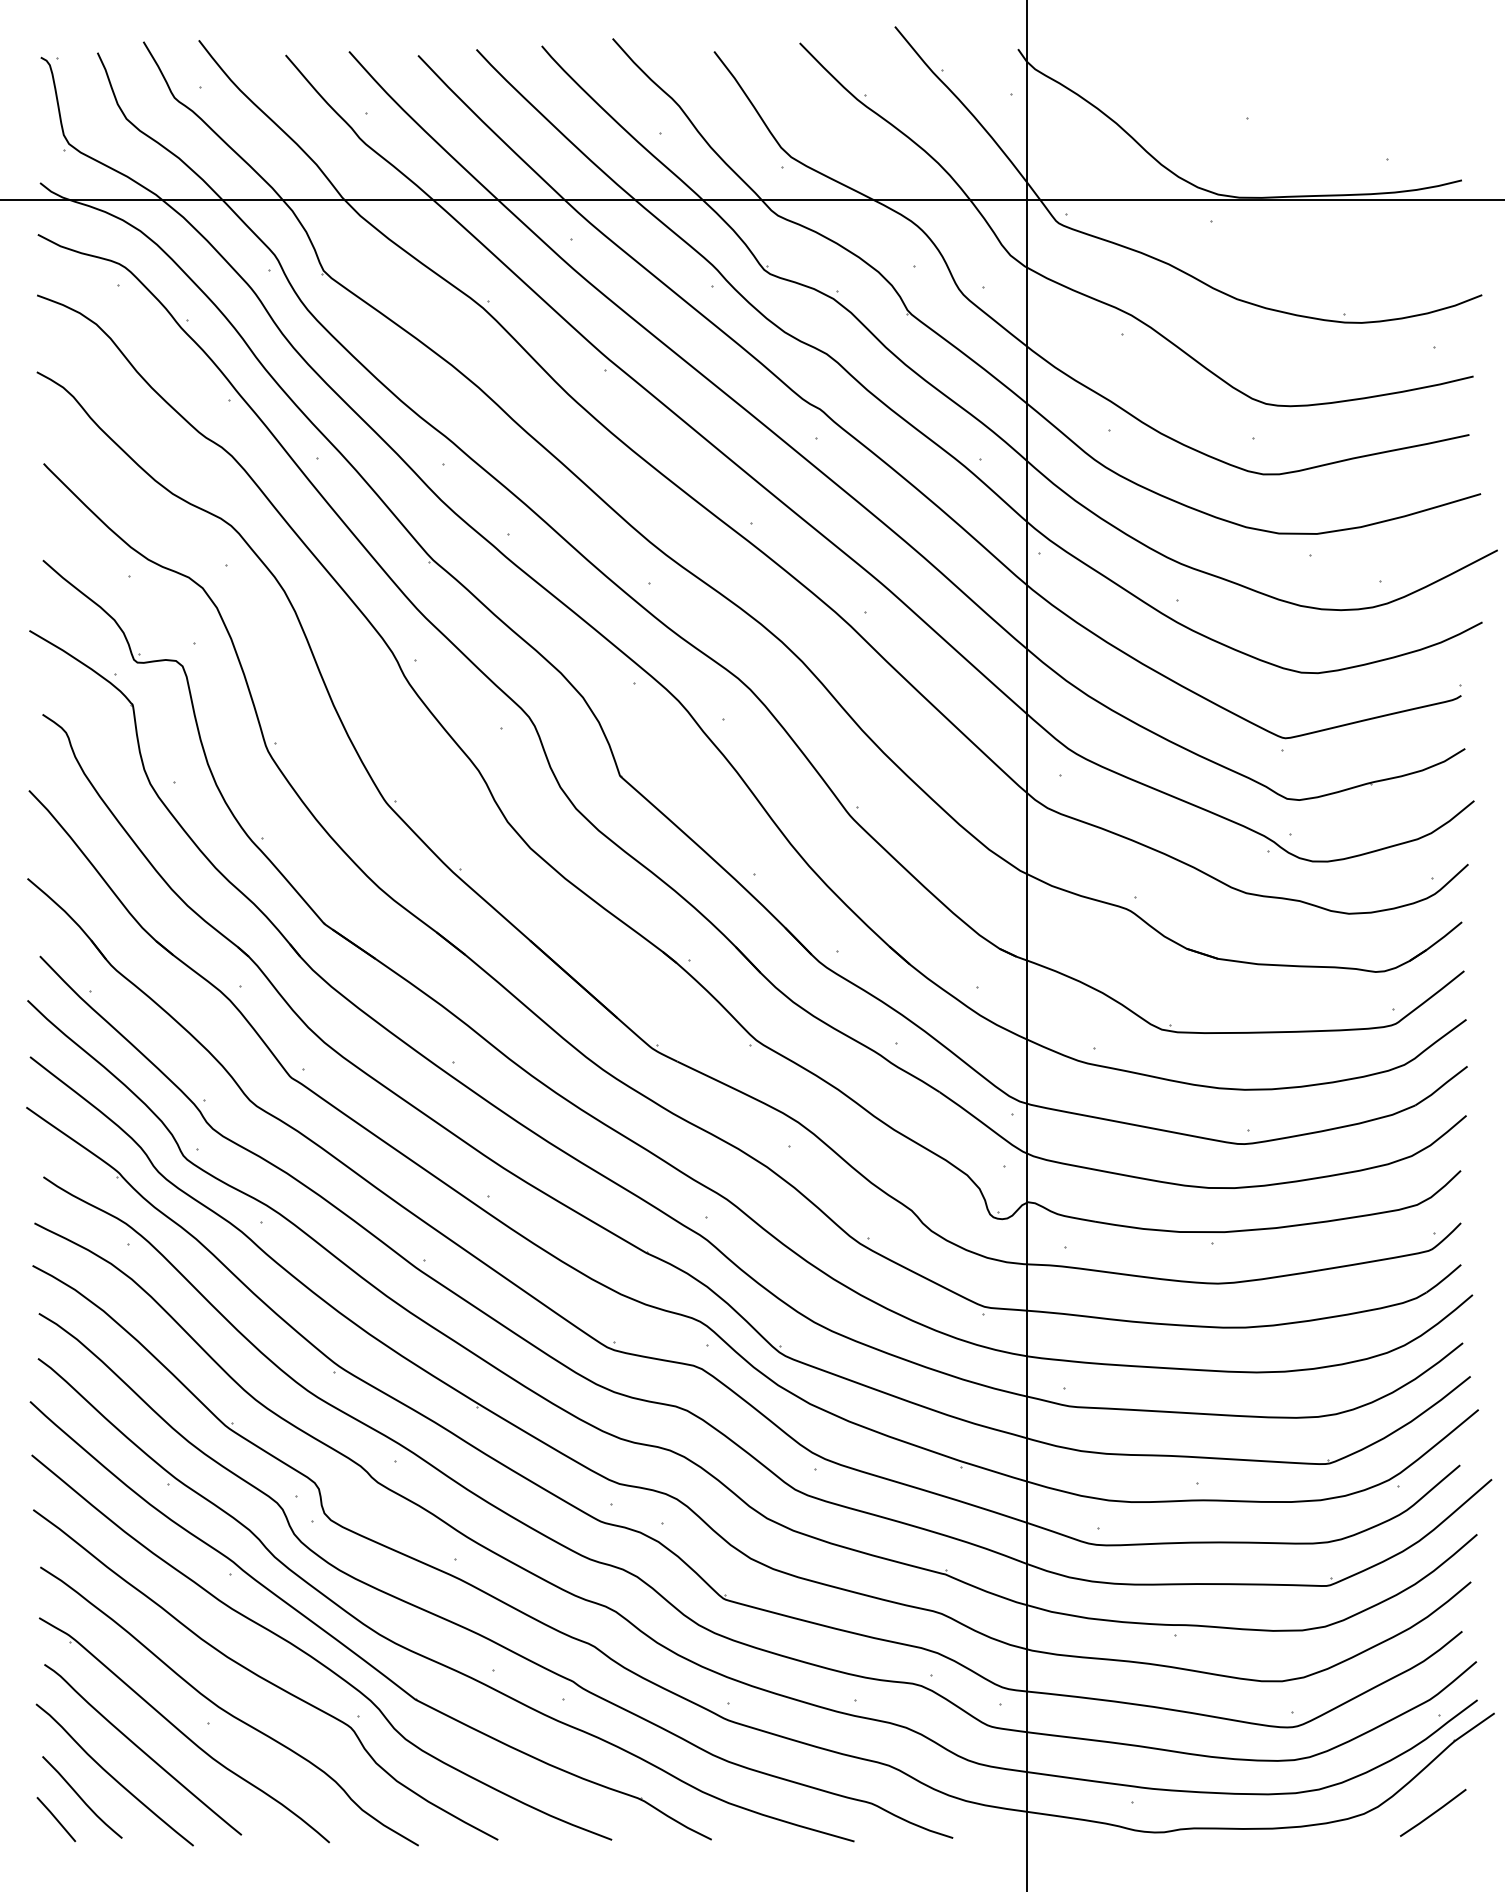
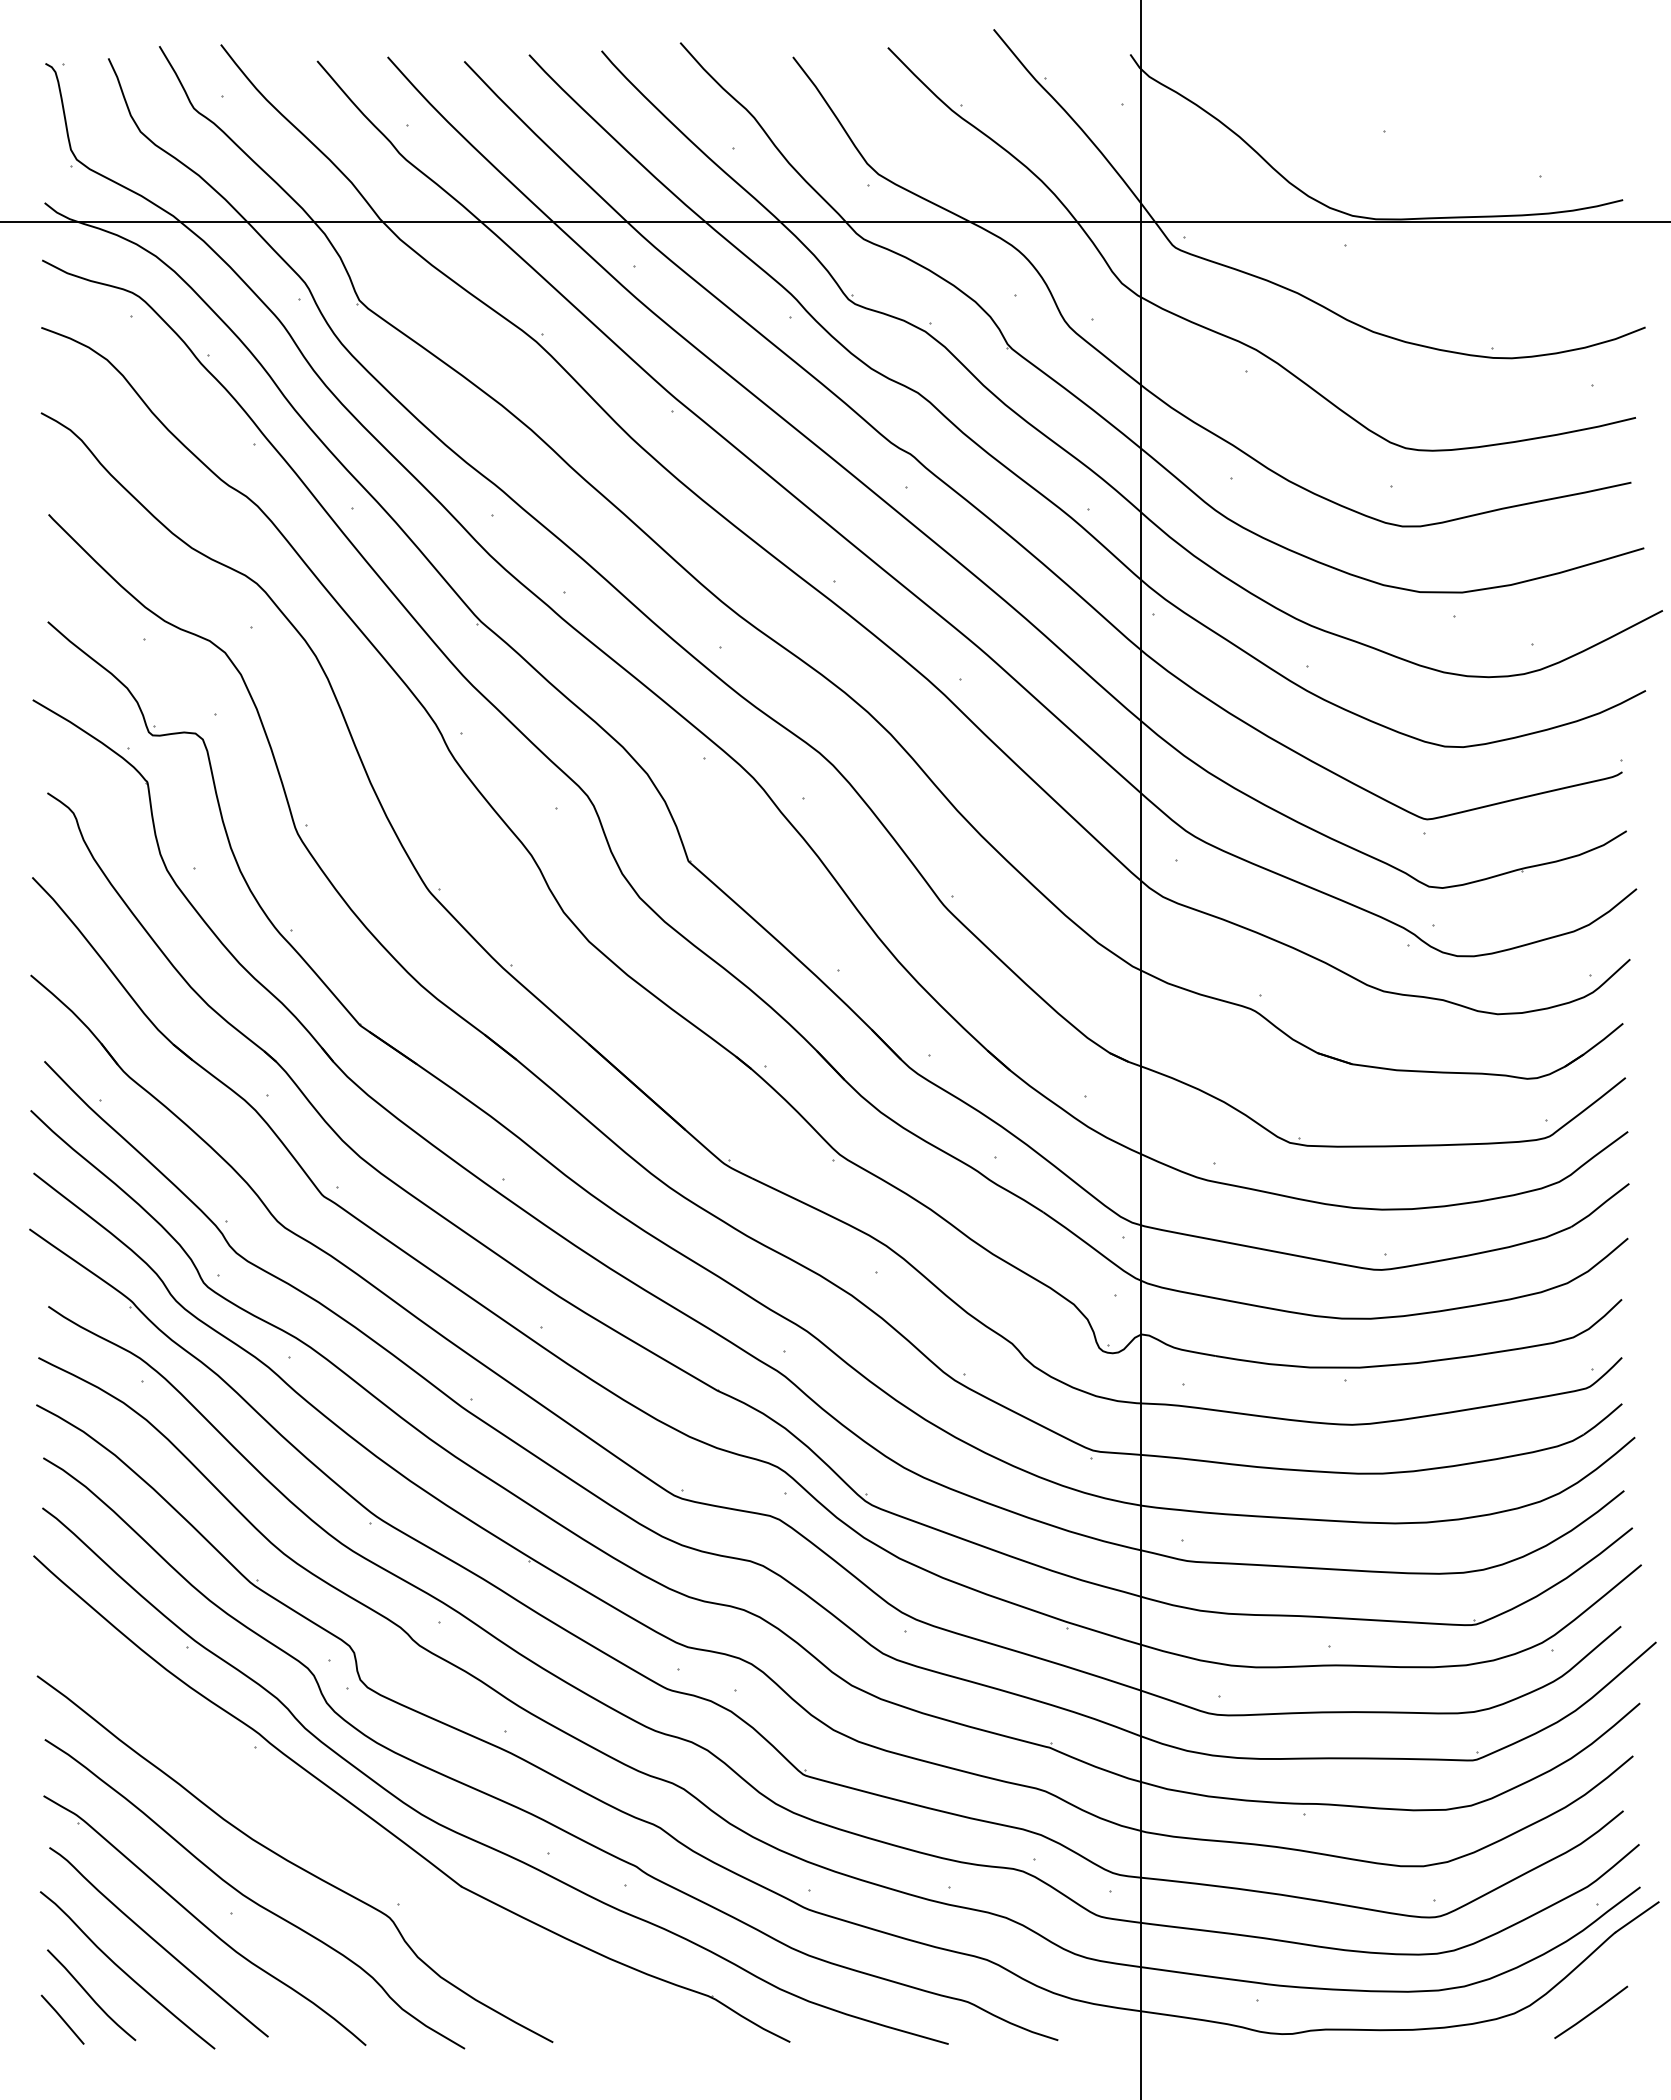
curve: (313, 1657) -> (348, 1839), removed

